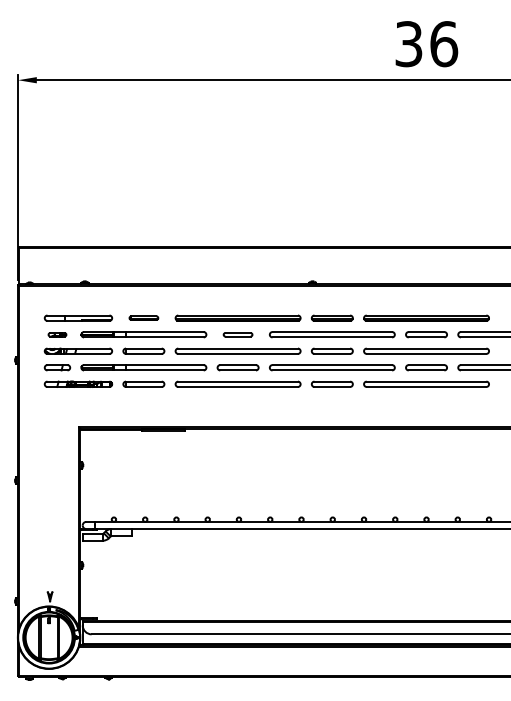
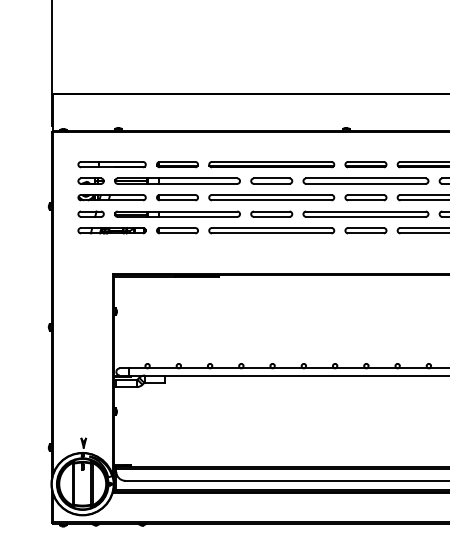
part: (143, 317) -> (177, 163), size x1.43
part: (57, 334) -> (91, 180), size x1.43
part: (237, 334) -> (271, 180), size x1.43

